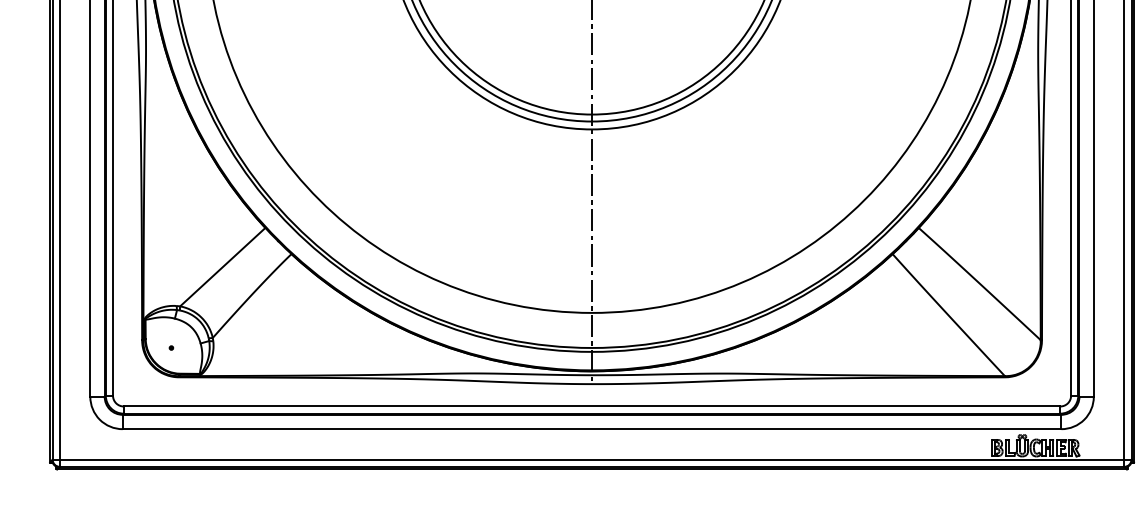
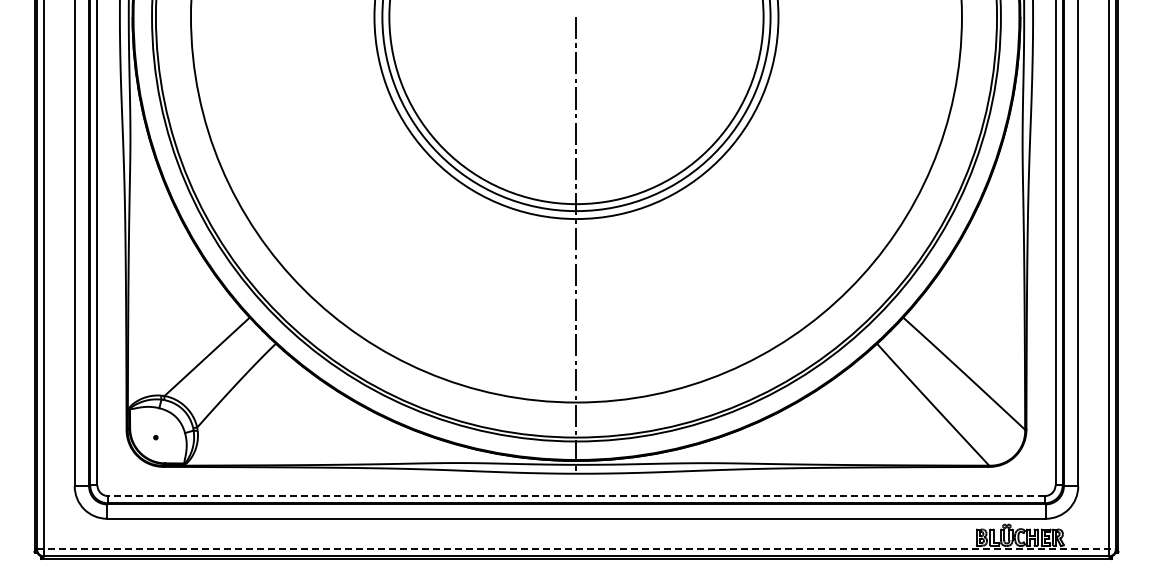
line: (591, 406) -> (575, 496), solid -> dashed
line: (593, 459) -> (577, 549), solid -> dashed

